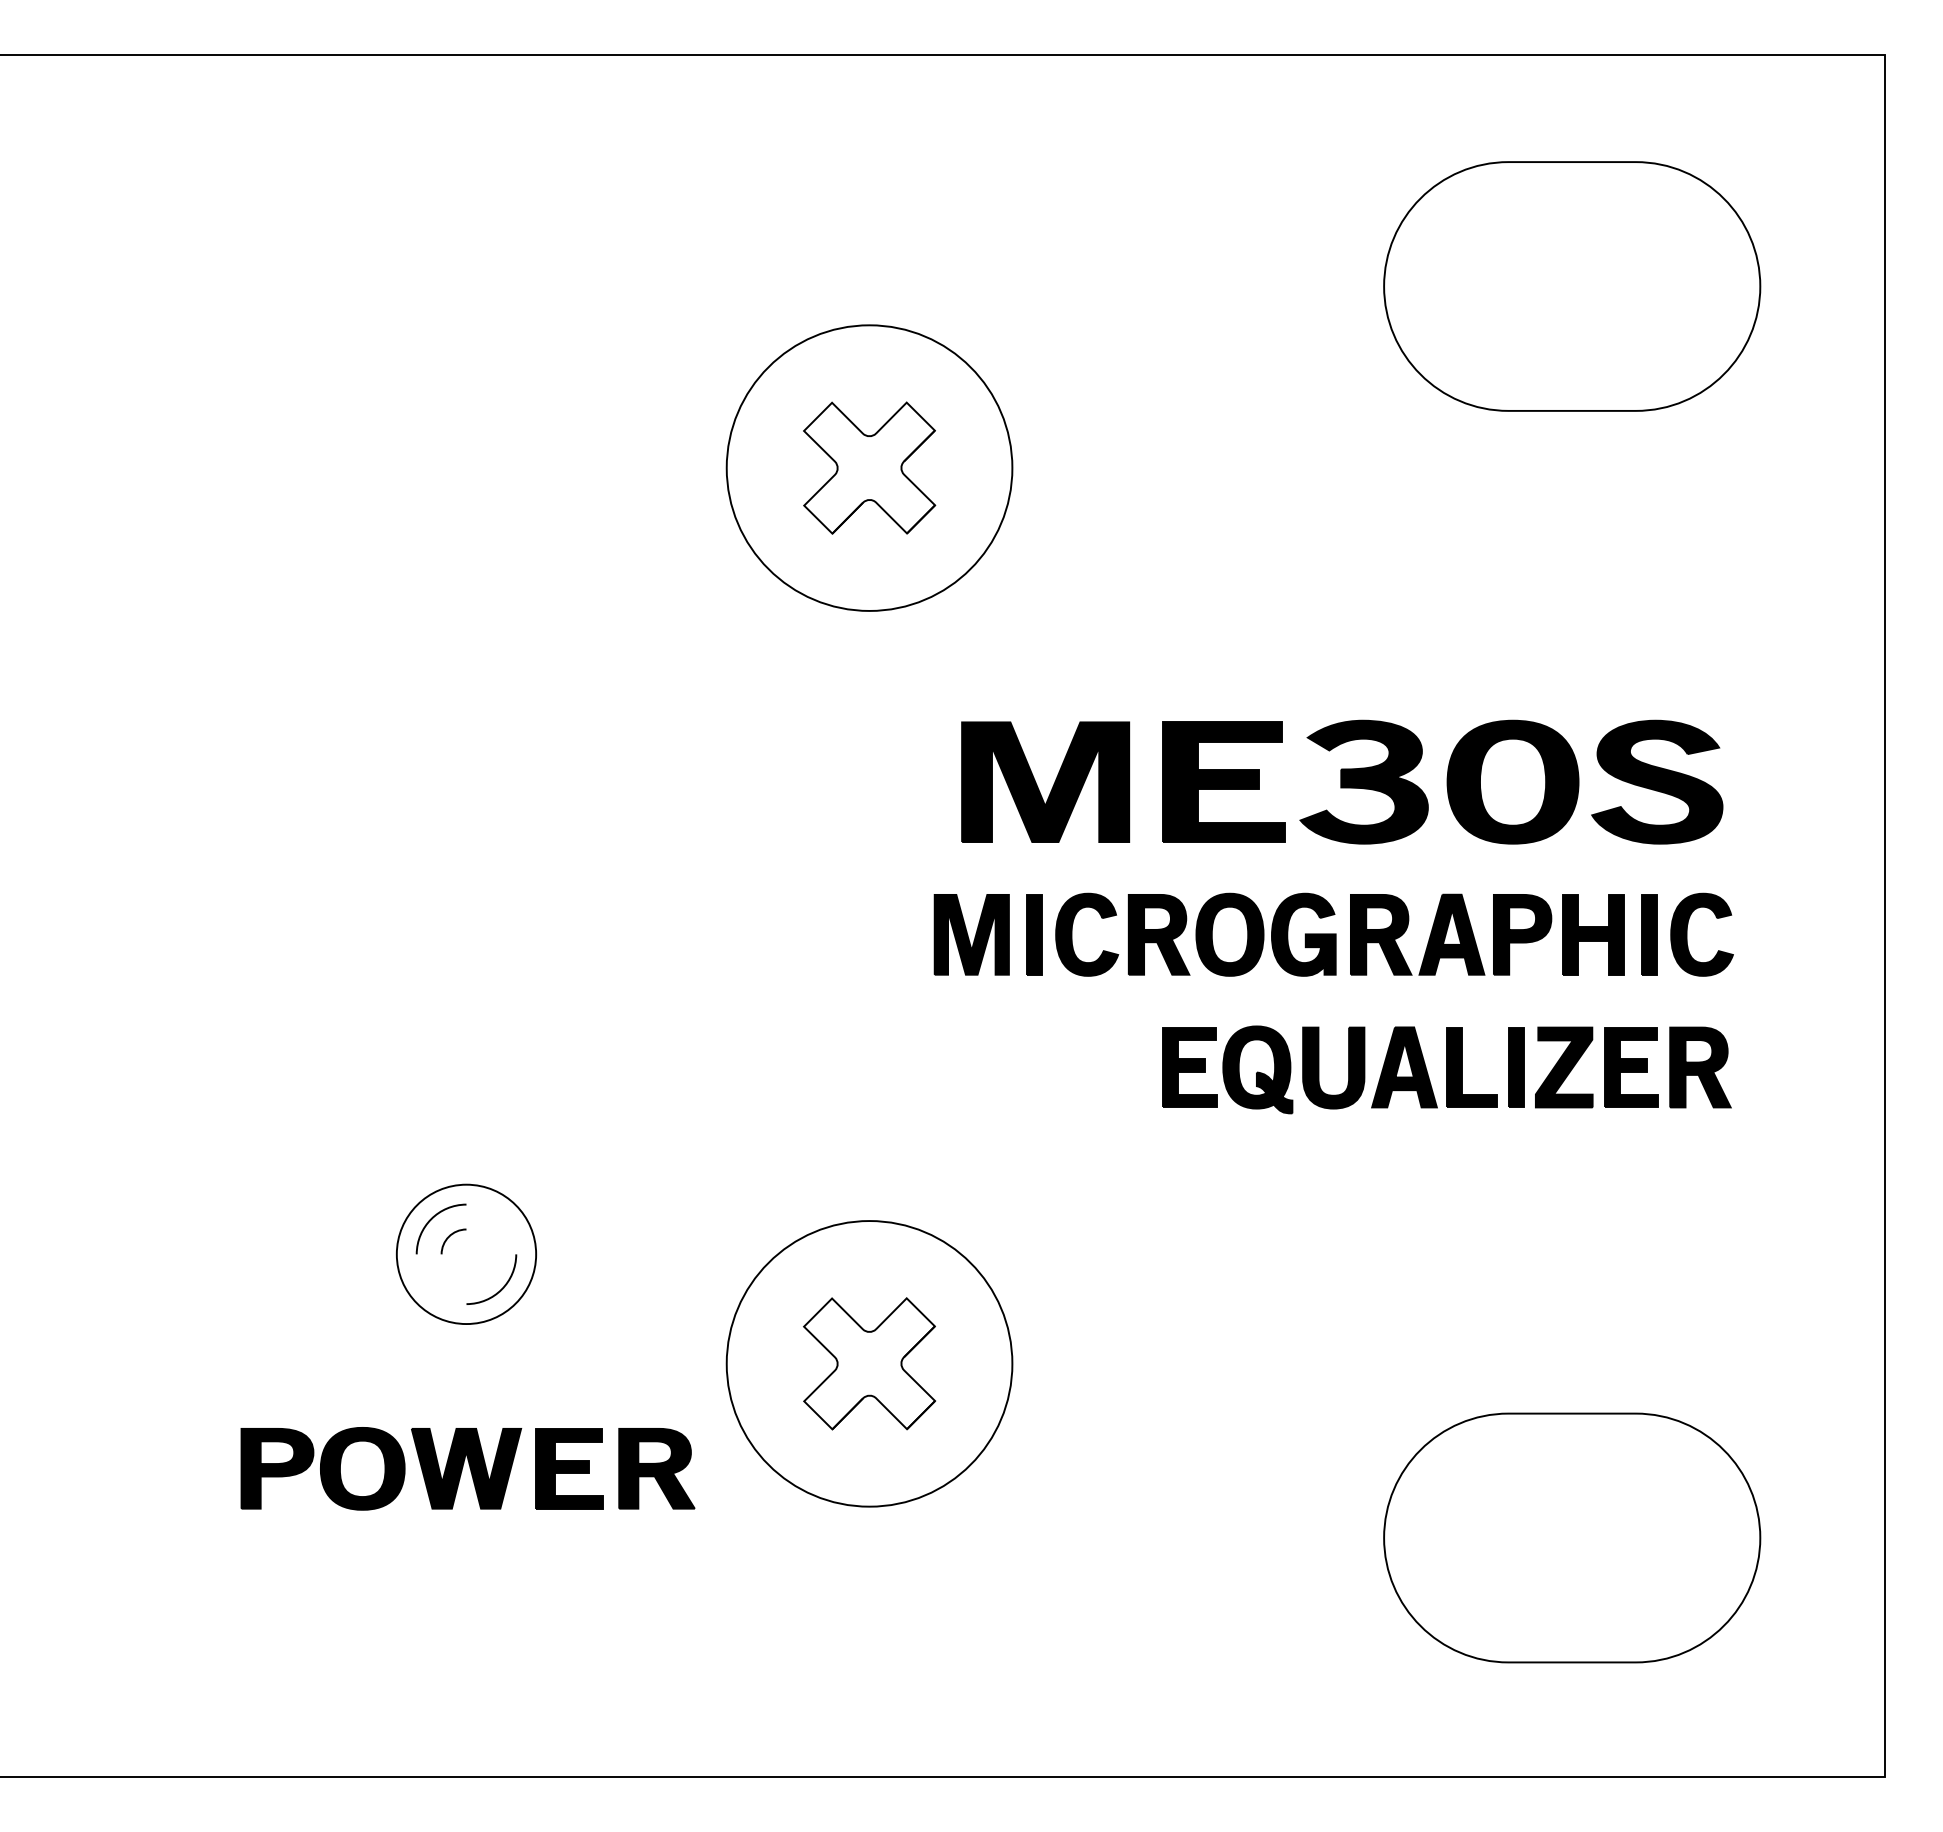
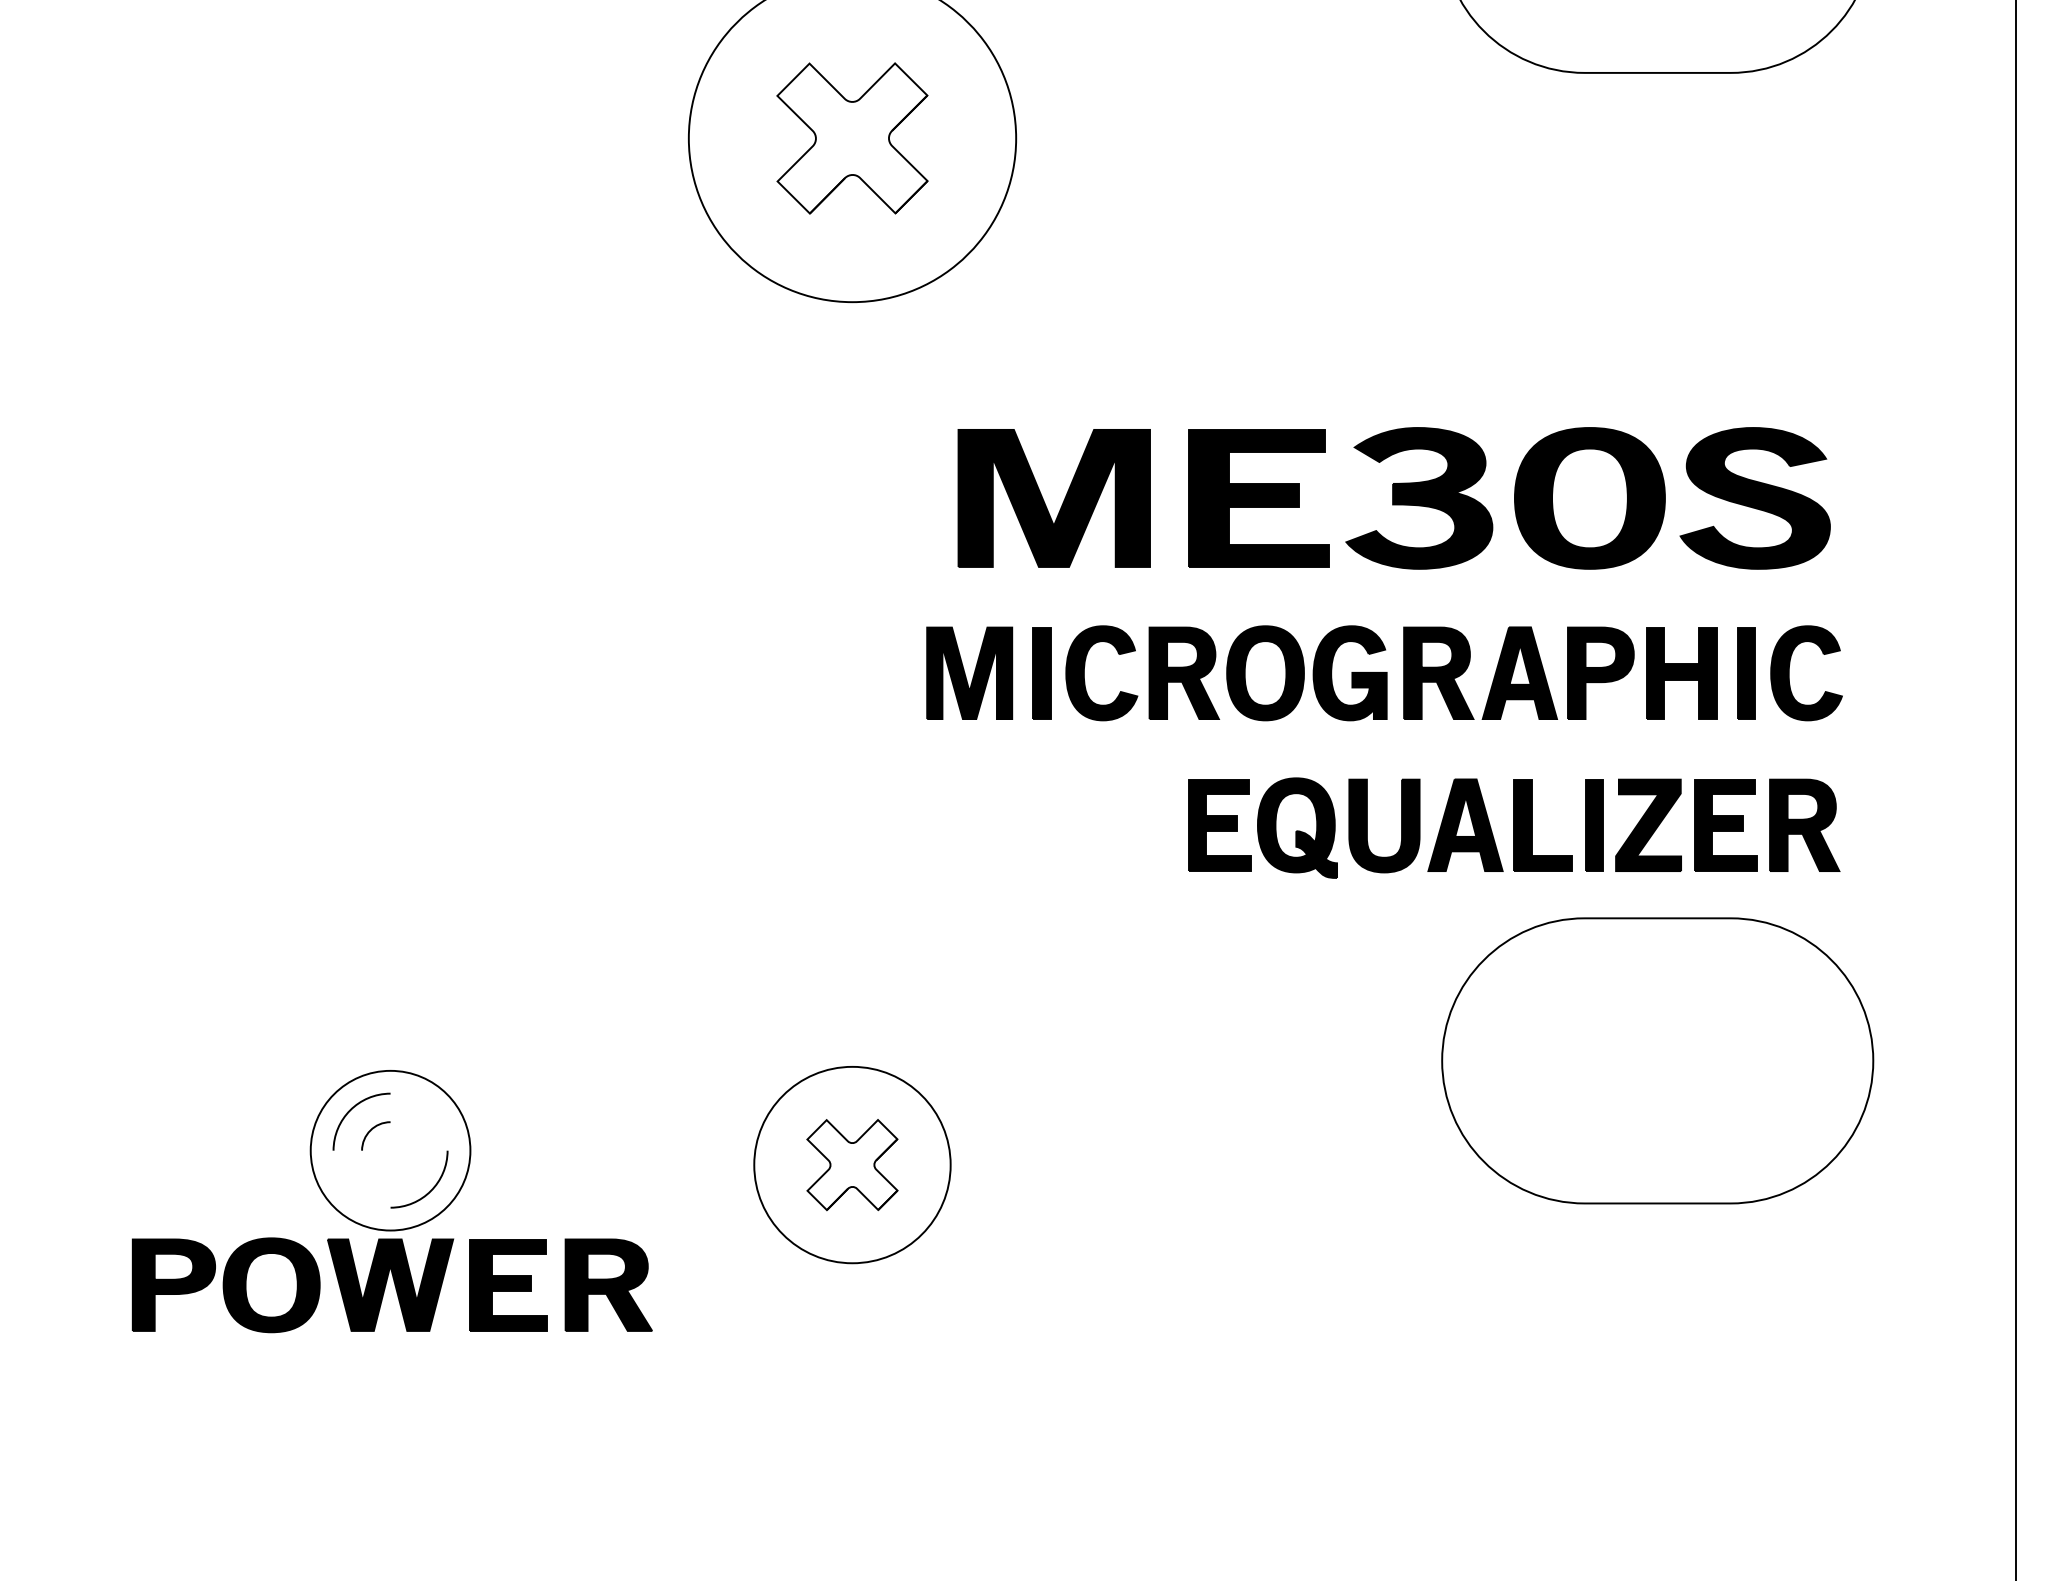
part: (466, 1253) -> (390, 1149), moved
part: (869, 1363) -> (852, 1164), size x0.6
part: (1572, 1537) -> (1658, 1060), moved

